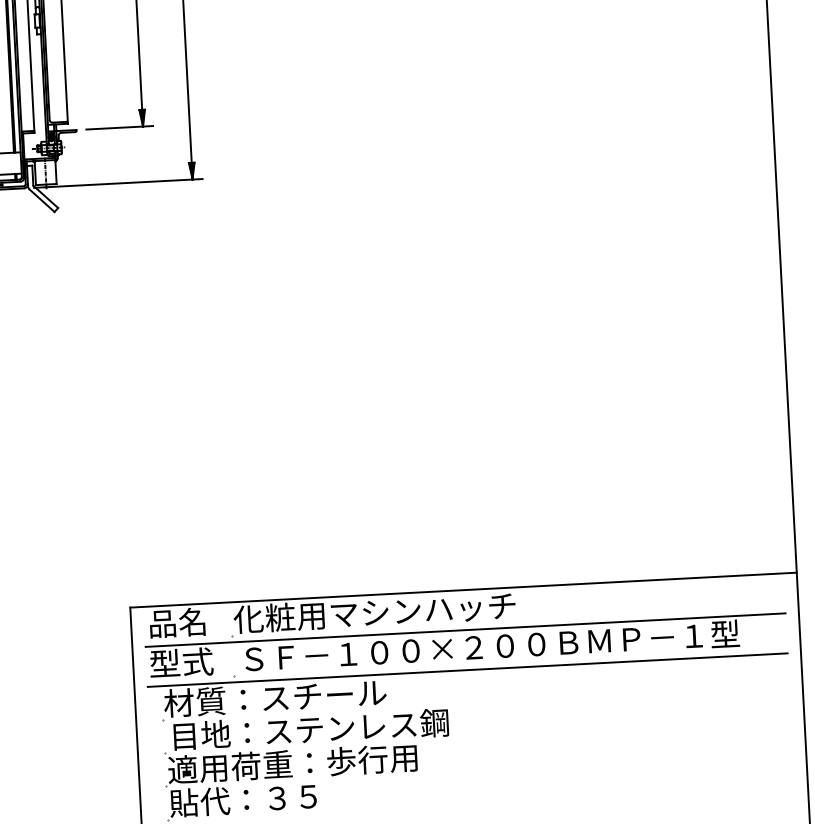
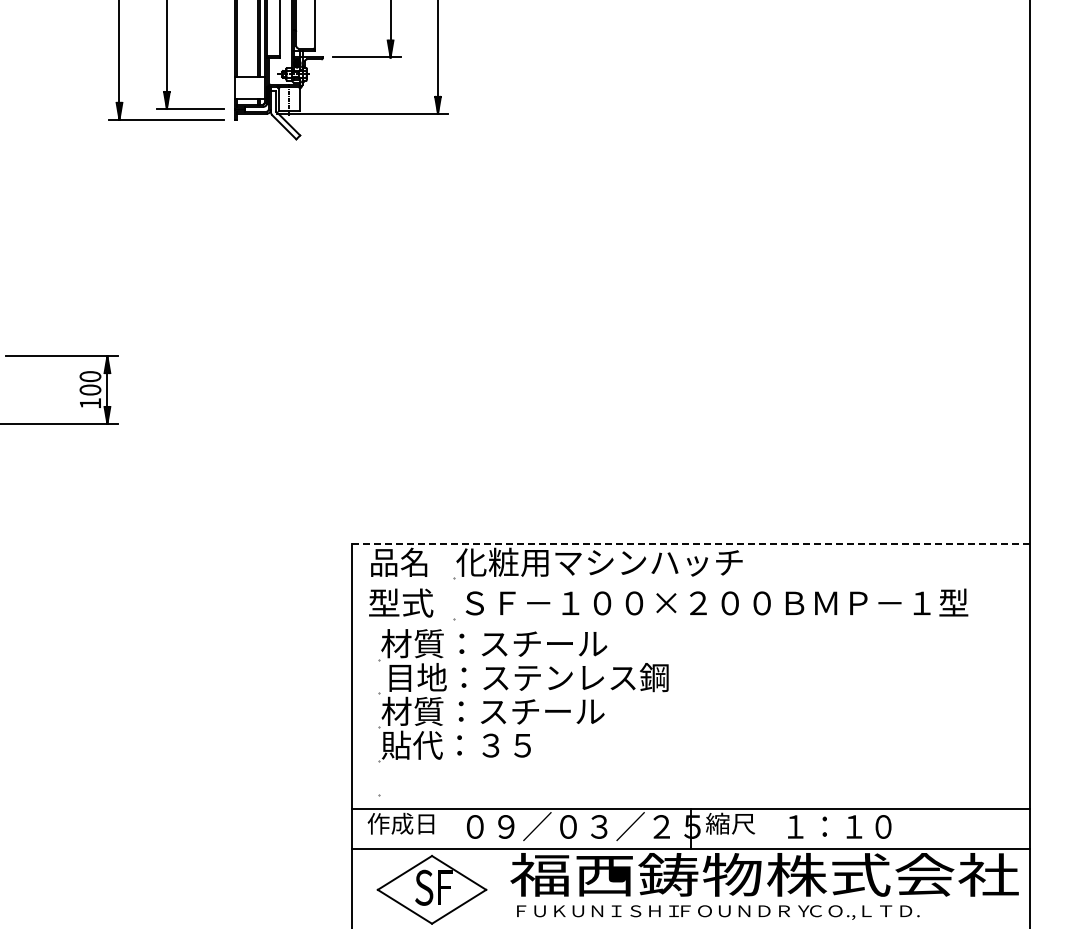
line: (463, 590) -> (690, 544), solid -> dashed
line: (465, 630) -> (690, 585), removed
line: (467, 669) -> (690, 625), removed
text: (291, 764) -> (507, 711), 適用荷重：歩行用 -> 材質：スチール

